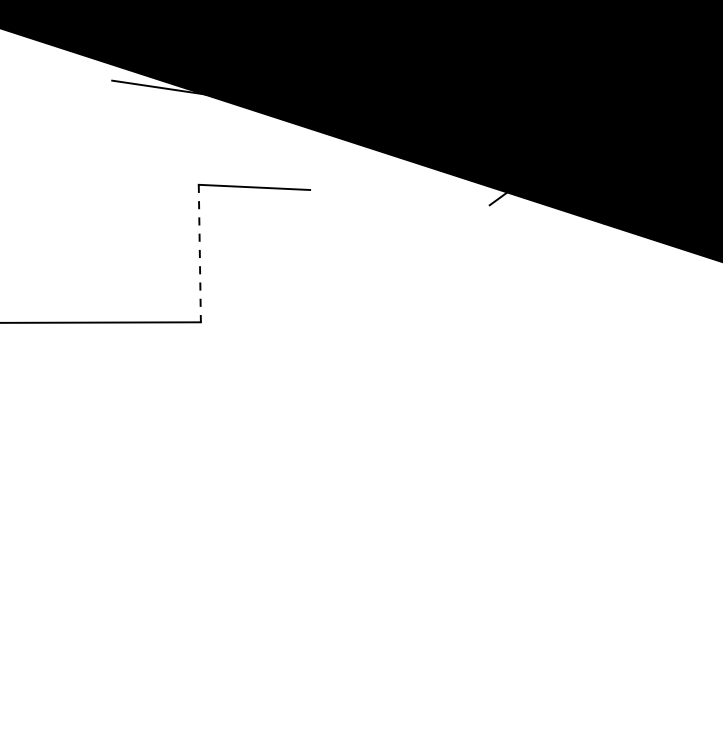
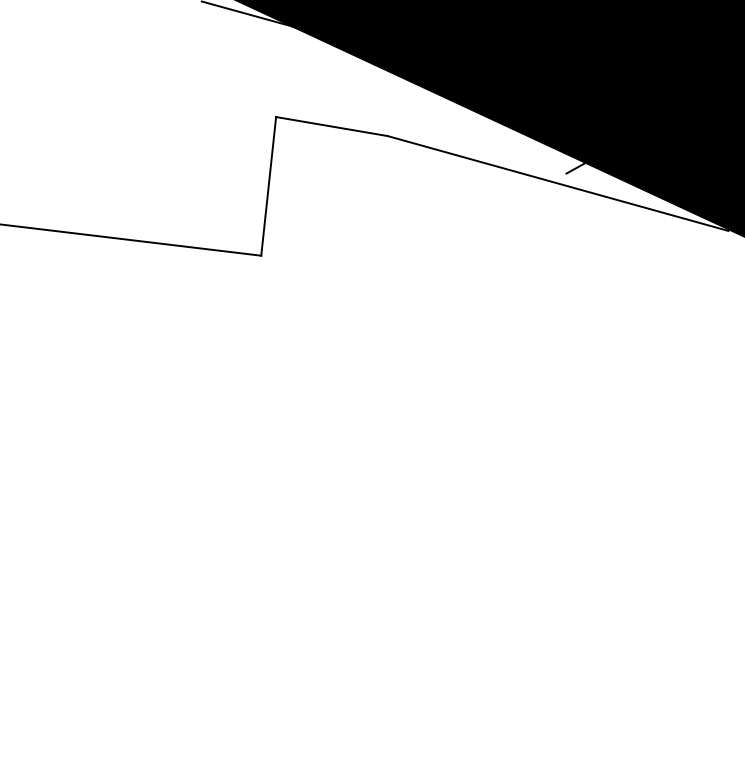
line: (482, 216) -> (557, 183), added
line: (199, 253) -> (268, 186), dashed -> solid

